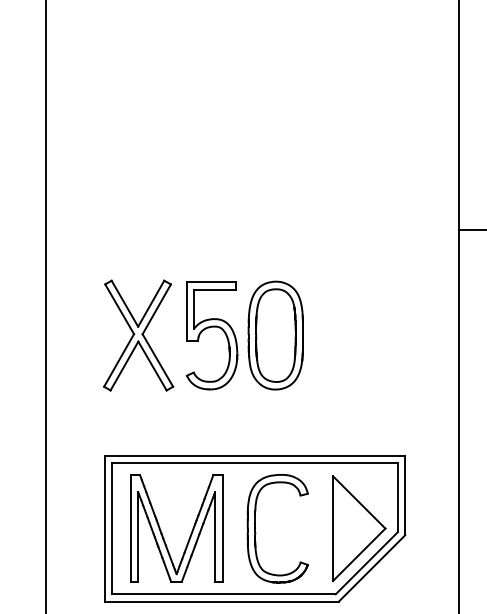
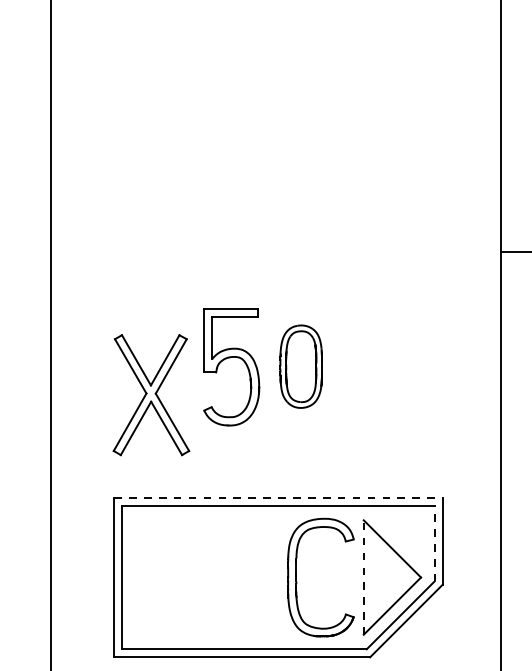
part: (138, 335) -> (151, 395), moved
part: (275, 335) -> (300, 366), size x0.7
line: (255, 455) -> (279, 497), solid -> dashed
line: (397, 497) -> (434, 543), solid -> dashed
line: (333, 528) -> (364, 577), solid -> dashed
part: (162, 532) -> (177, 581), removed
part: (256, 532) -> (297, 581), moved

